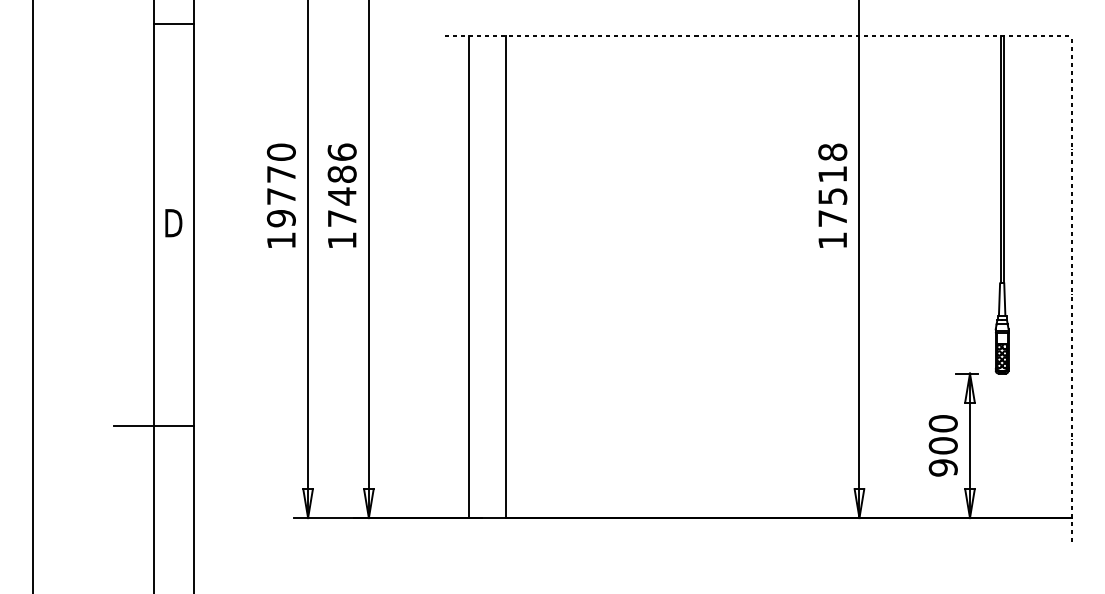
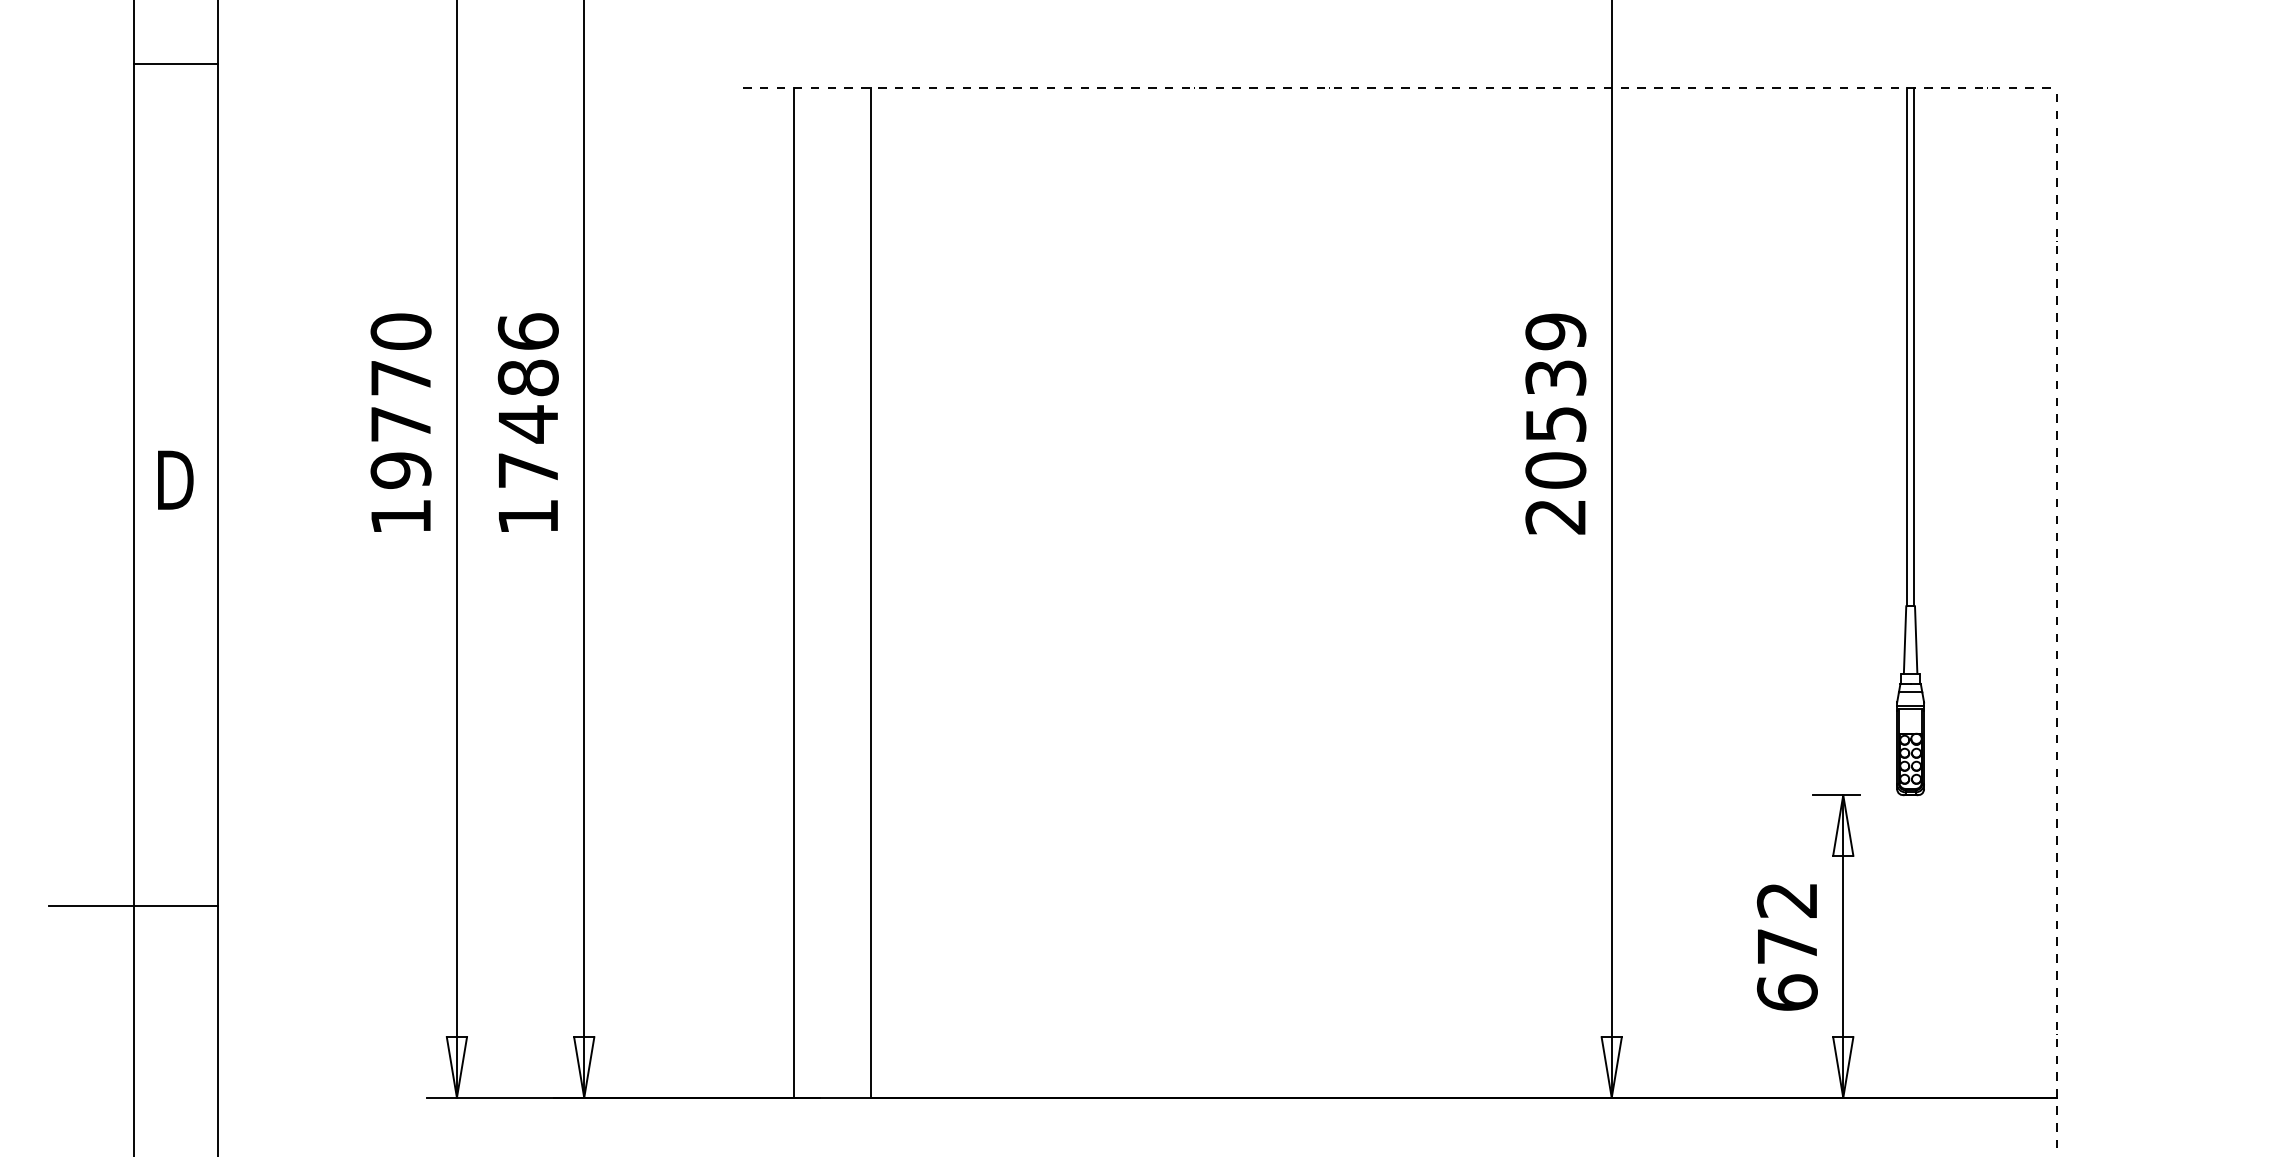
text: (832, 196) -> (1555, 424), 17518 -> 20539
text: (942, 445) -> (1785, 945), 900 -> 672

